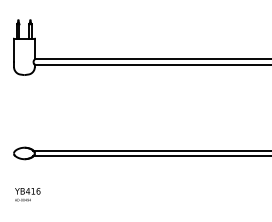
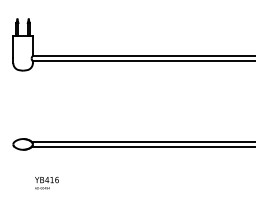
text: (27, 194) -> (46, 183), moved

